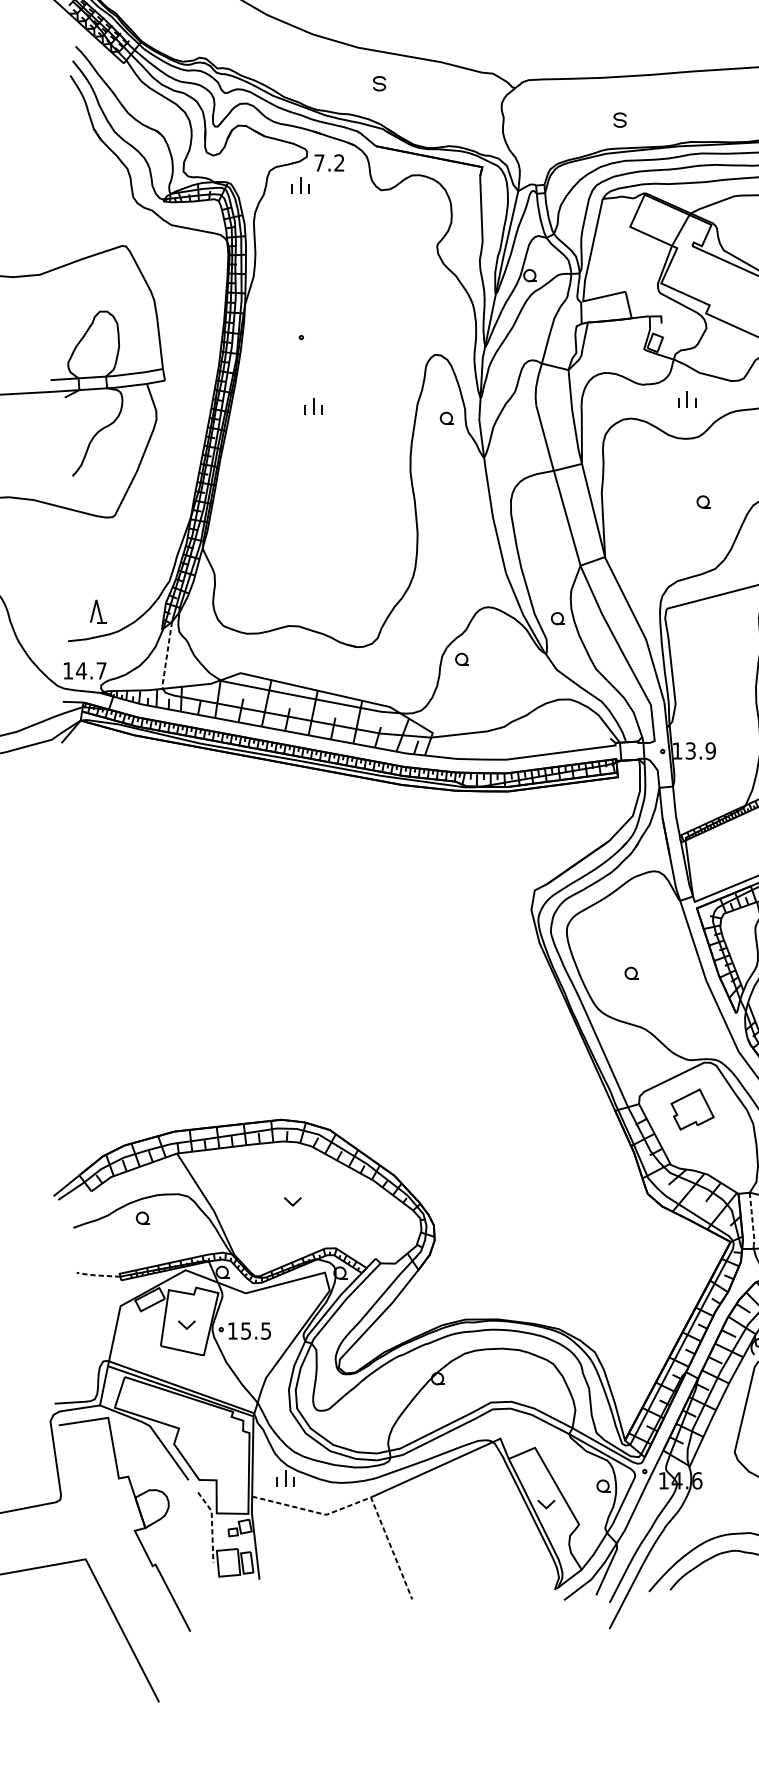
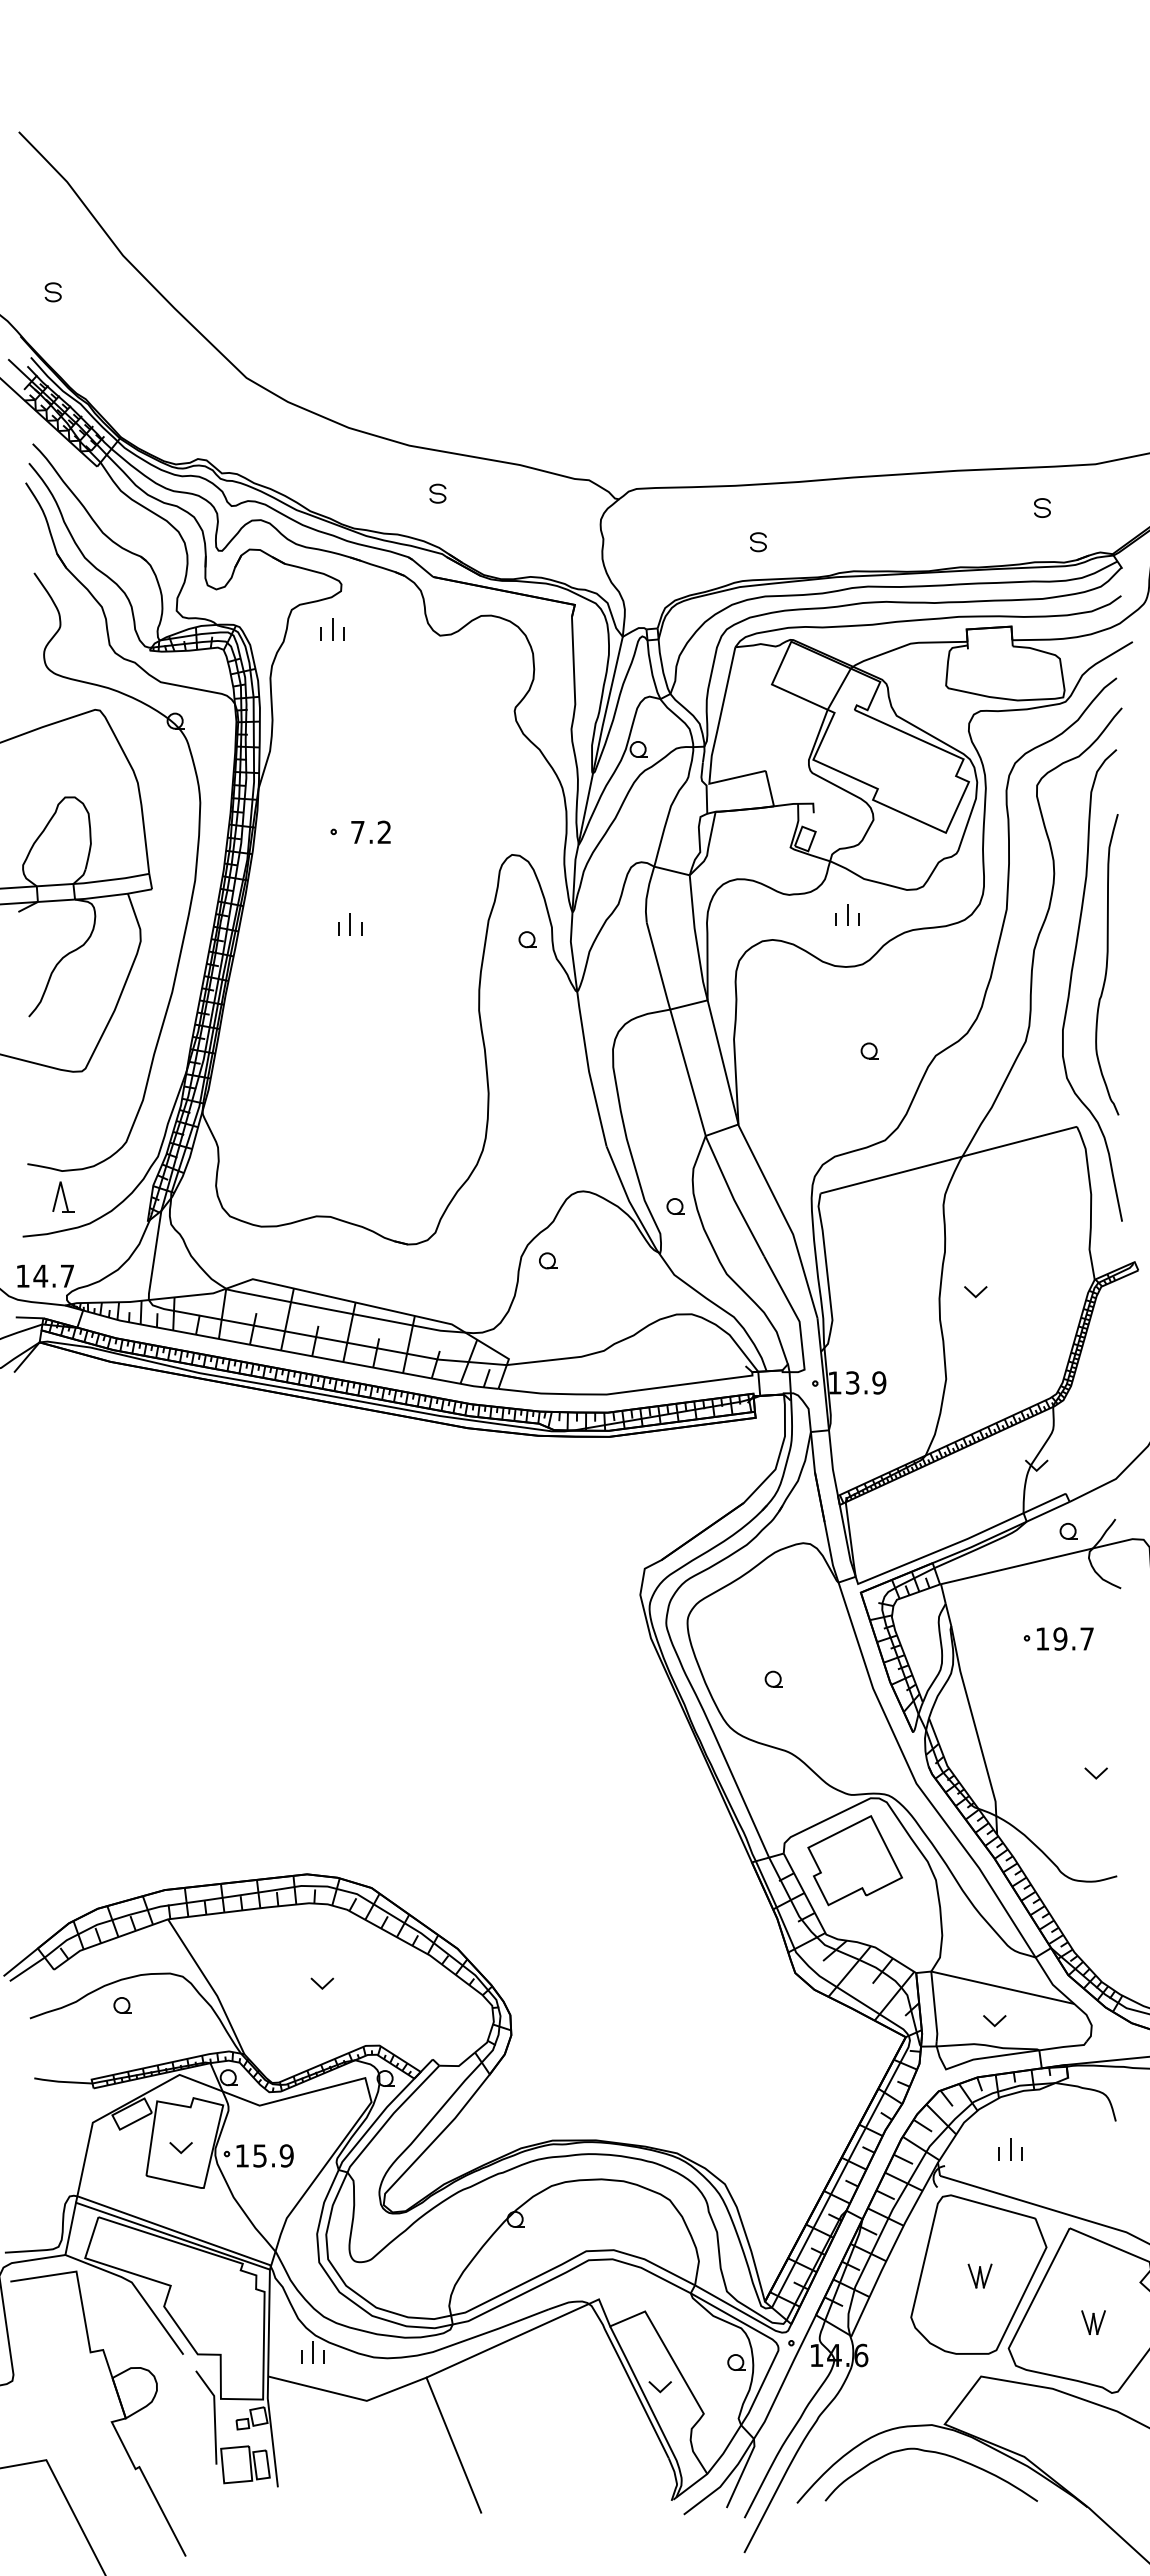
text: (328, 162) -> (370, 831), moved
part: (196, 375) -> (193, 882), added
line: (166, 656) -> (154, 1256), dashed -> solid
part: (692, 1109) -> (854, 1860), size x1.67
line: (752, 1220) -> (934, 2008), dashed -> solid
line: (97, 1275) -> (62, 2081), dashed -> solid
text: (265, 1330) -> (286, 2155), 15.5 -> 15.9
line: (364, 1500) -> (417, 2381), dashed -> solid
line: (211, 1525) -> (214, 2414), dashed -> solid

